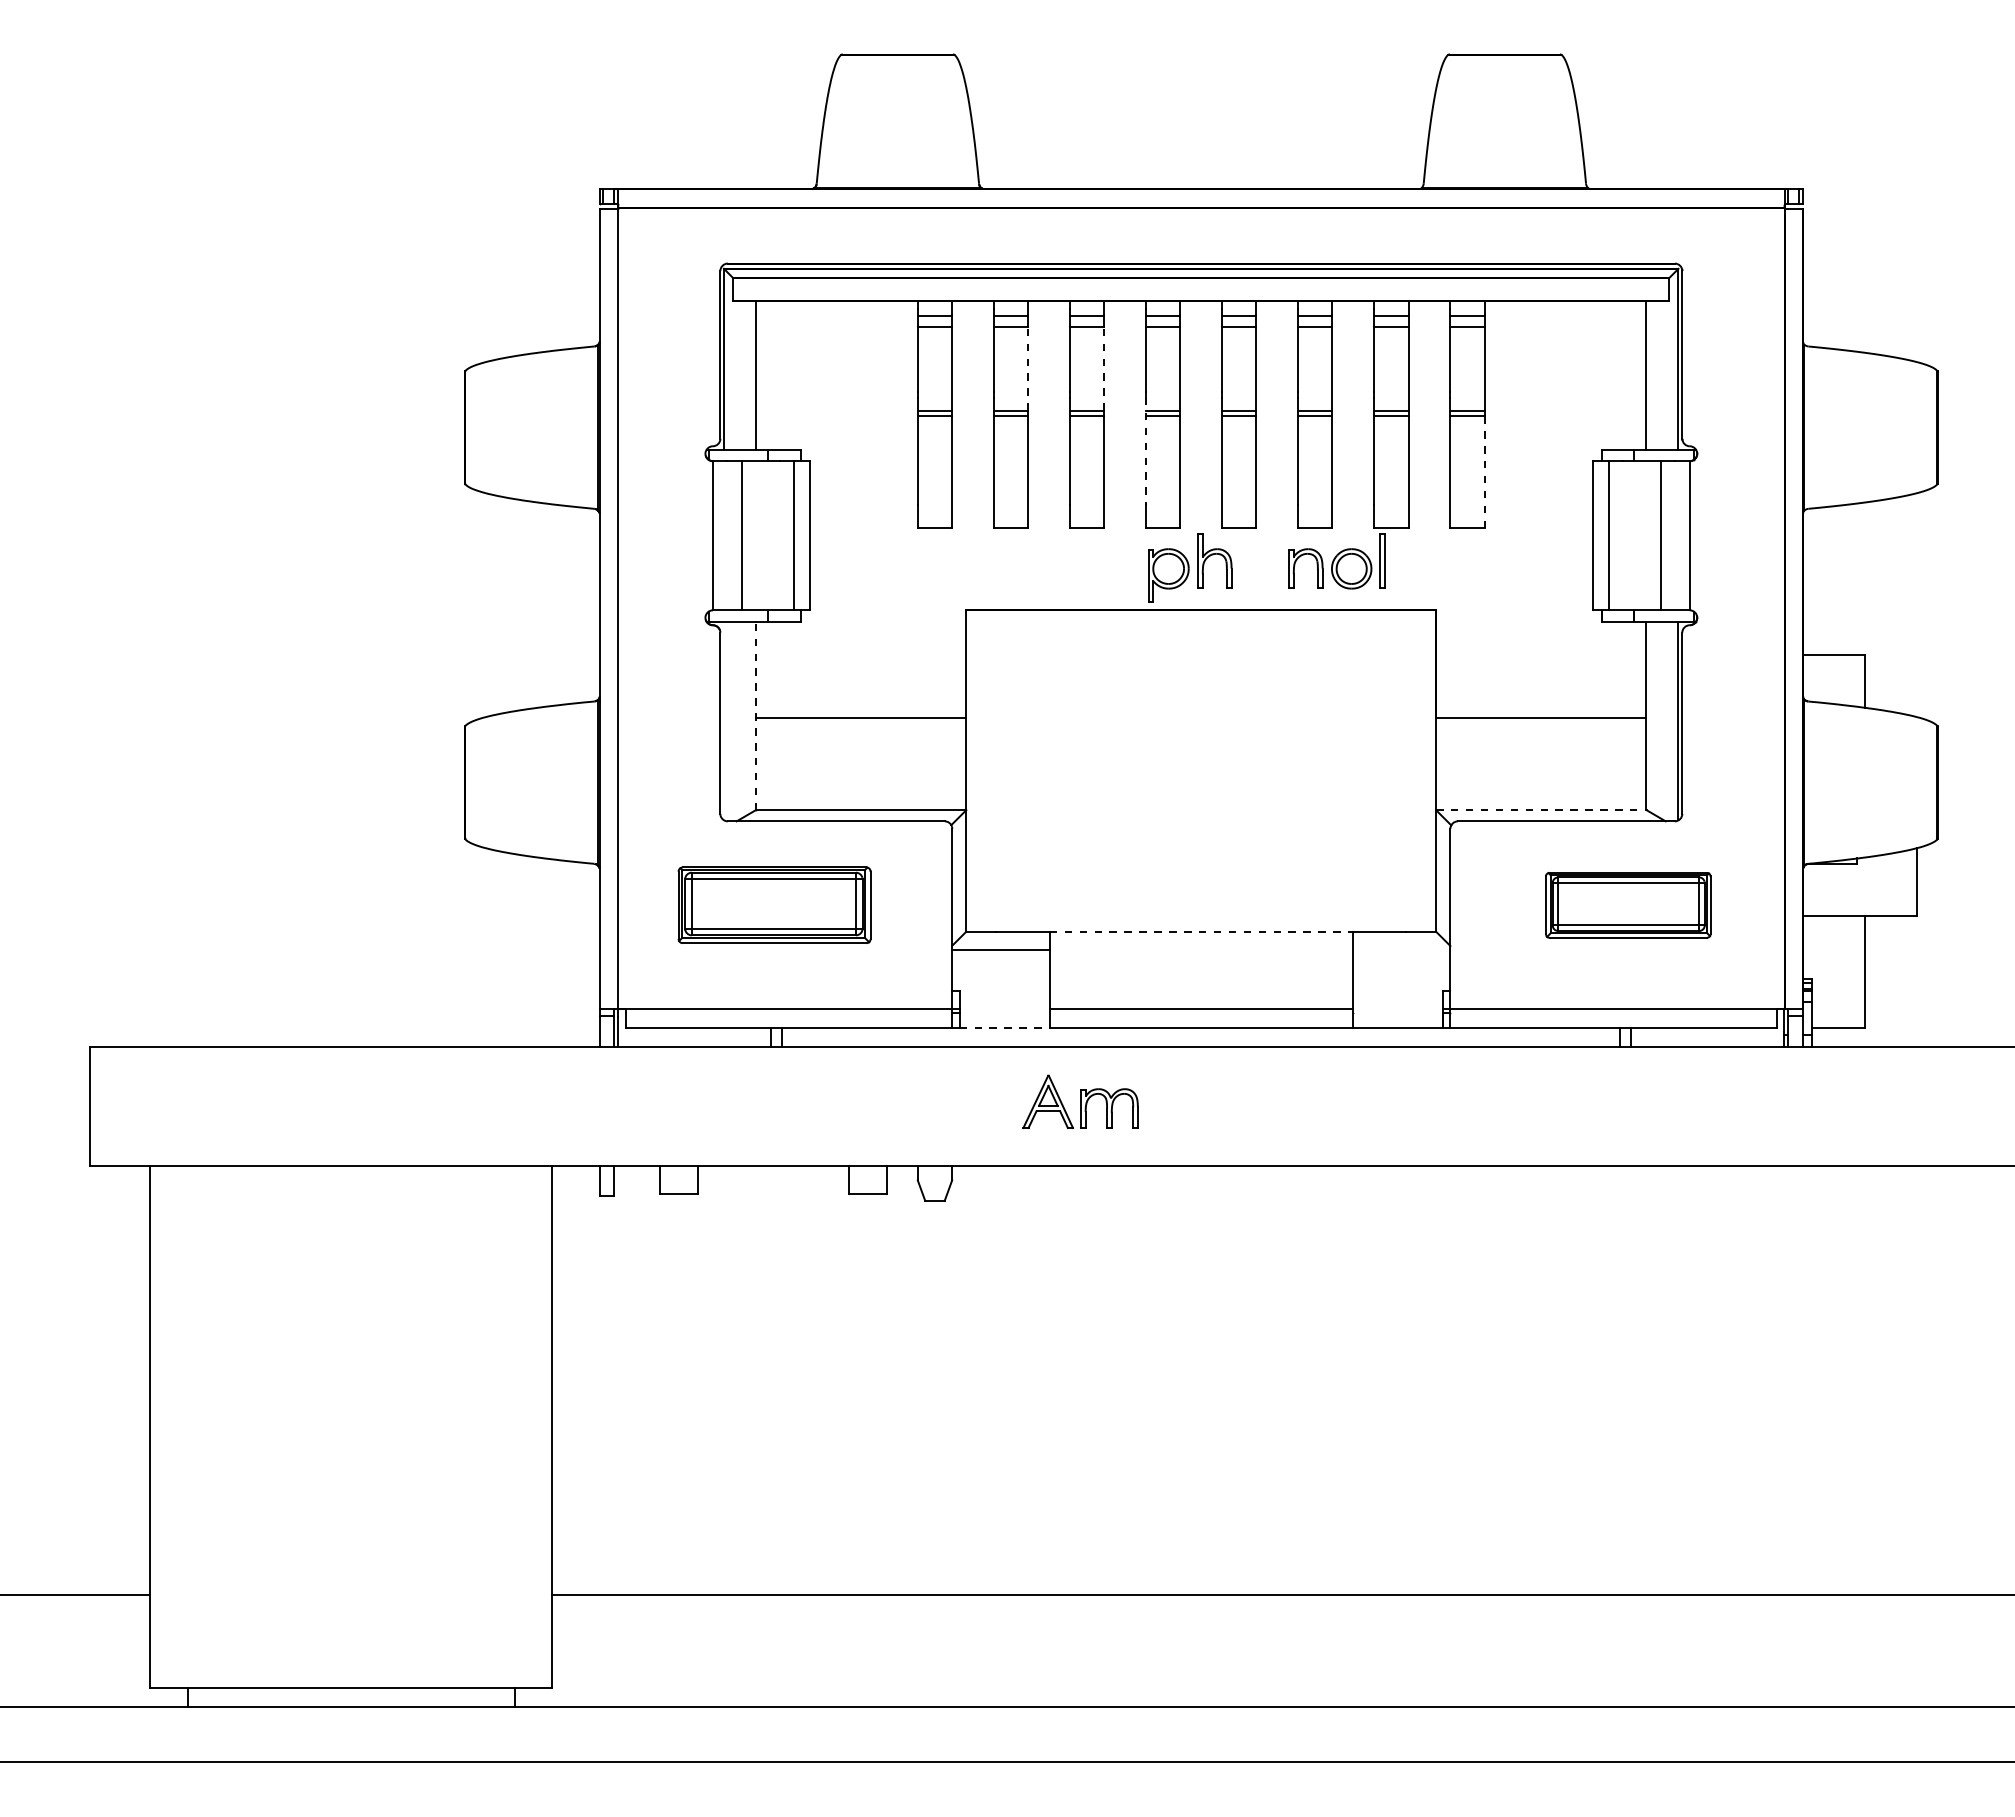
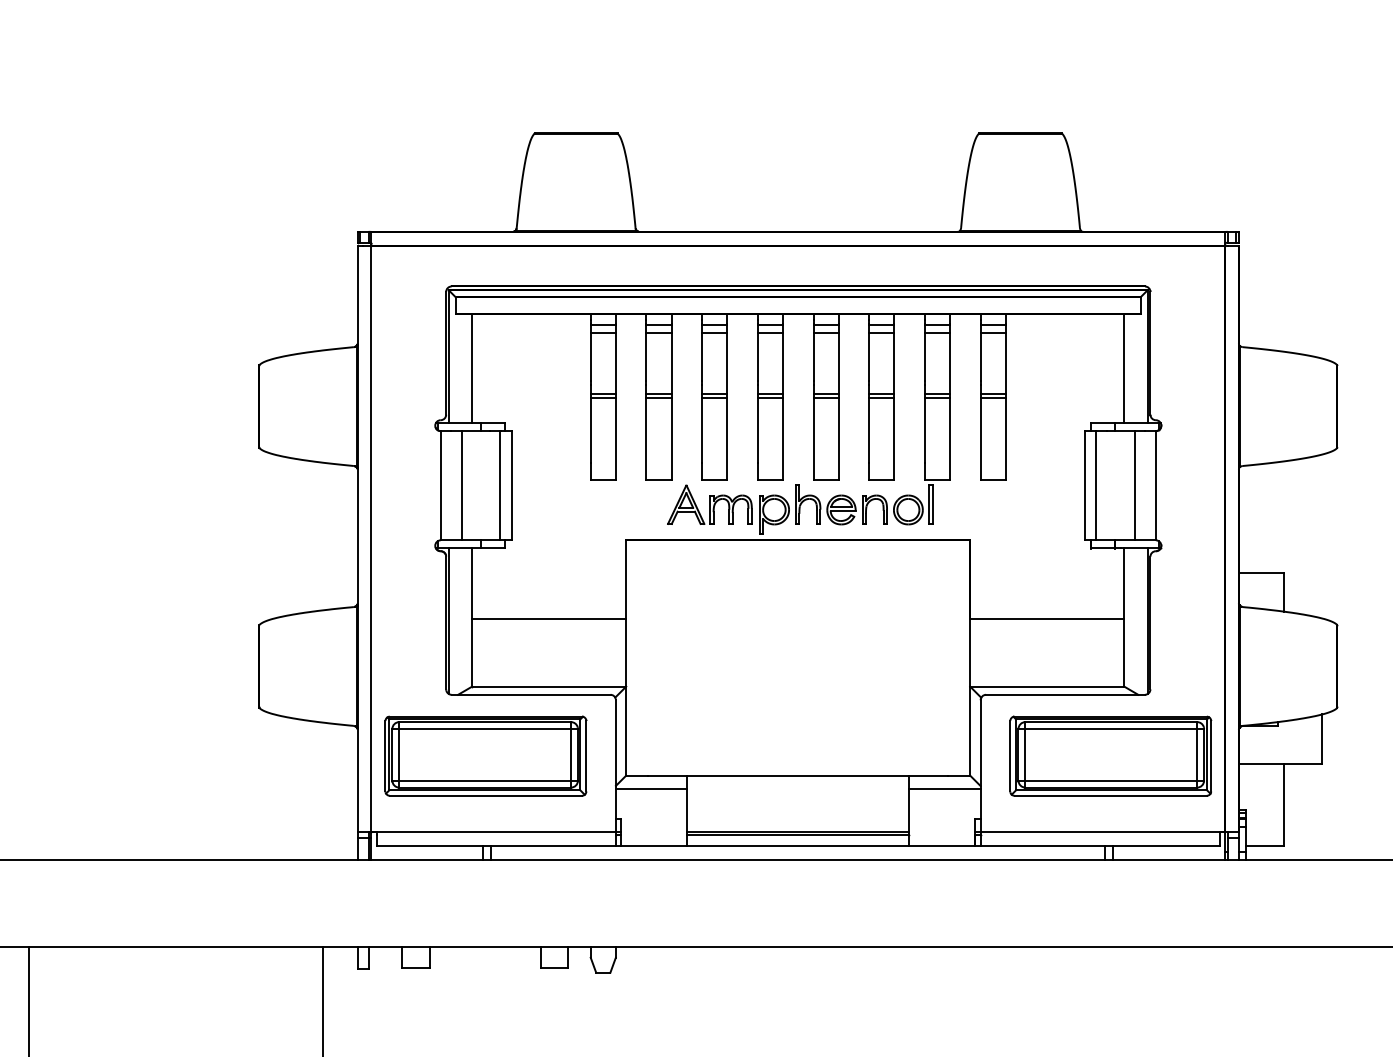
line: (1028, 368) -> (671, 363), dashed -> solid
line: (1104, 368) -> (727, 363), dashed -> solid
line: (1146, 451) -> (758, 424), dashed -> solid
line: (1484, 472) -> (1005, 439), dashed -> solid
part: (1260, 568) -> (841, 509), added
line: (756, 715) -> (472, 617), dashed -> solid
line: (723, 720) -> (448, 620), added
line: (1541, 810) -> (1047, 686), dashed -> solid
part: (774, 905) -> (485, 756), size x1.43
part: (1628, 905) -> (1111, 756), size x1.67
line: (1201, 931) -> (798, 775), dashed -> solid
line: (1401, 950) -> (944, 789), added
line: (1200, 1013) -> (797, 835), added
line: (1005, 1027) -> (654, 845), dashed -> solid
part: (1080, 1101) -> (709, 504), moved

